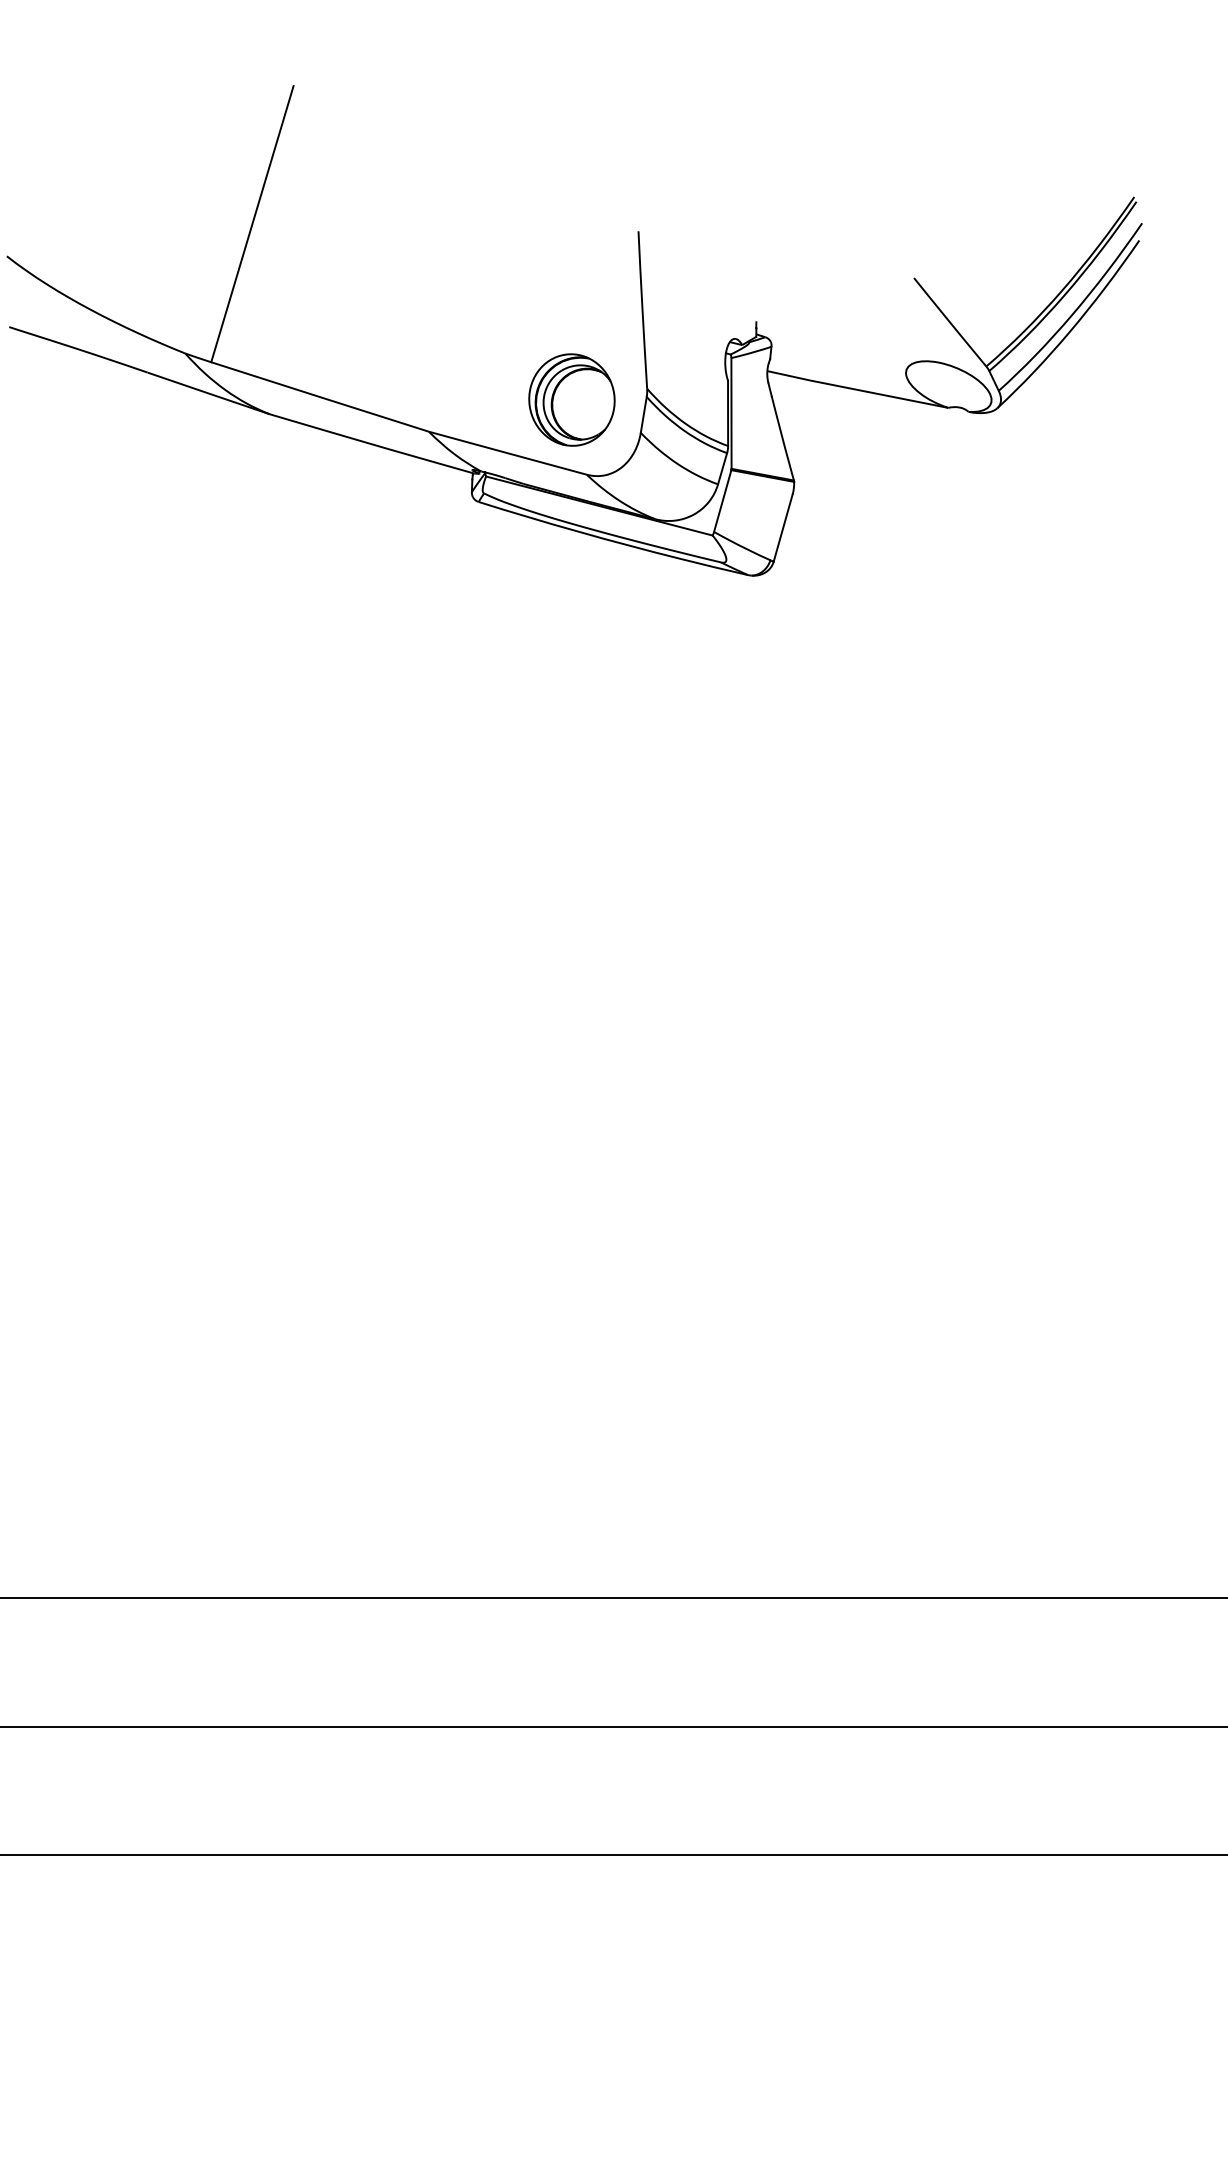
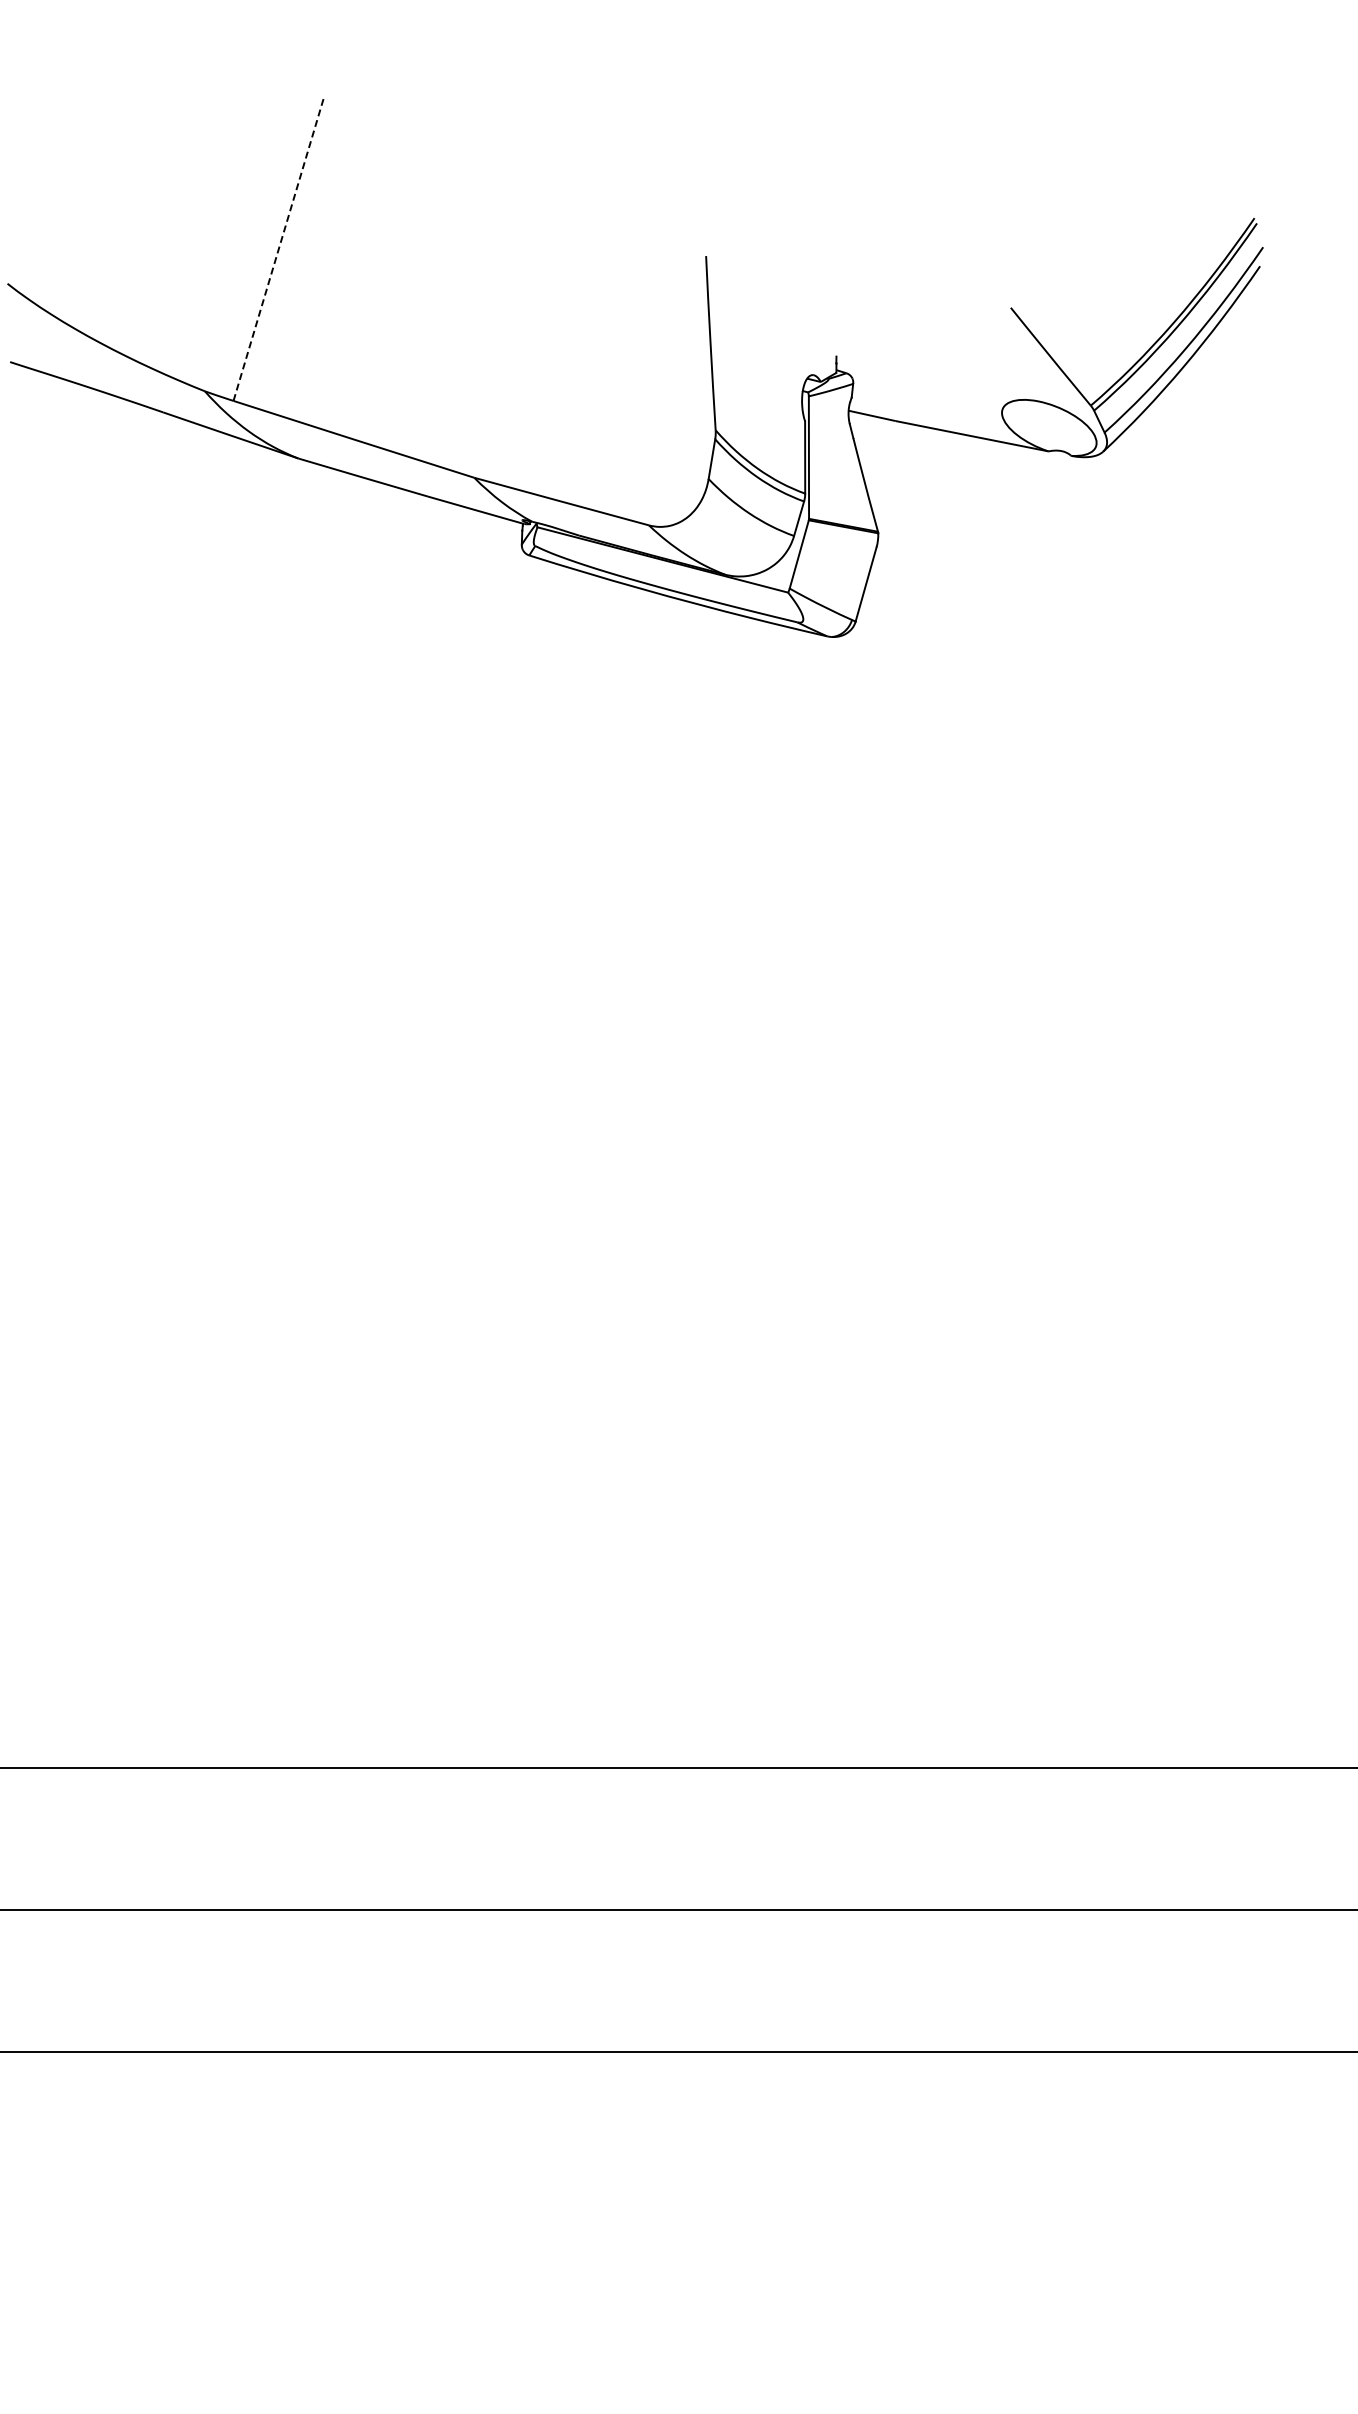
line: (252, 223) -> (279, 247), solid -> dashed
part: (571, 399) -> (632, 442), removed

